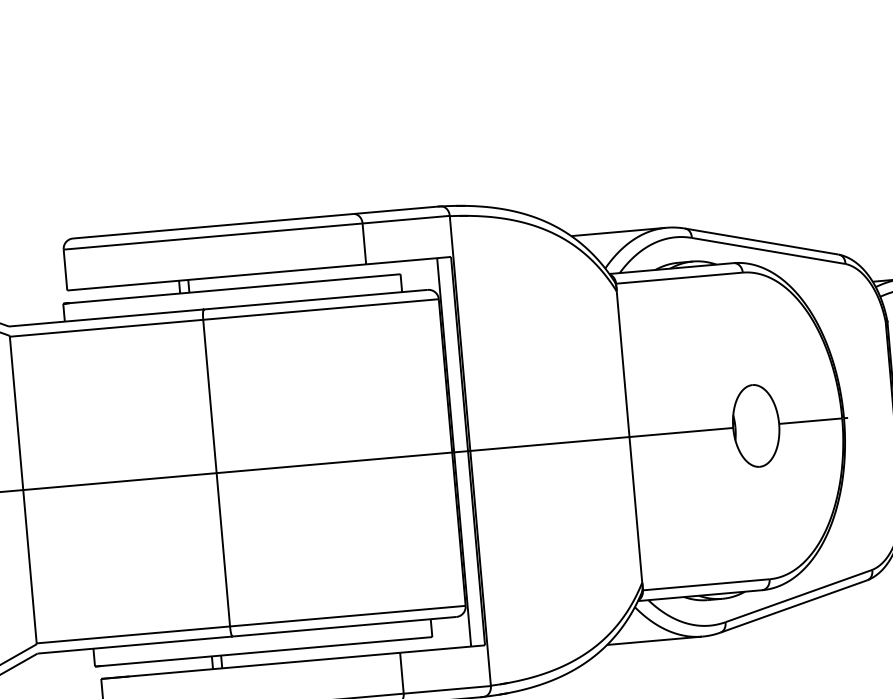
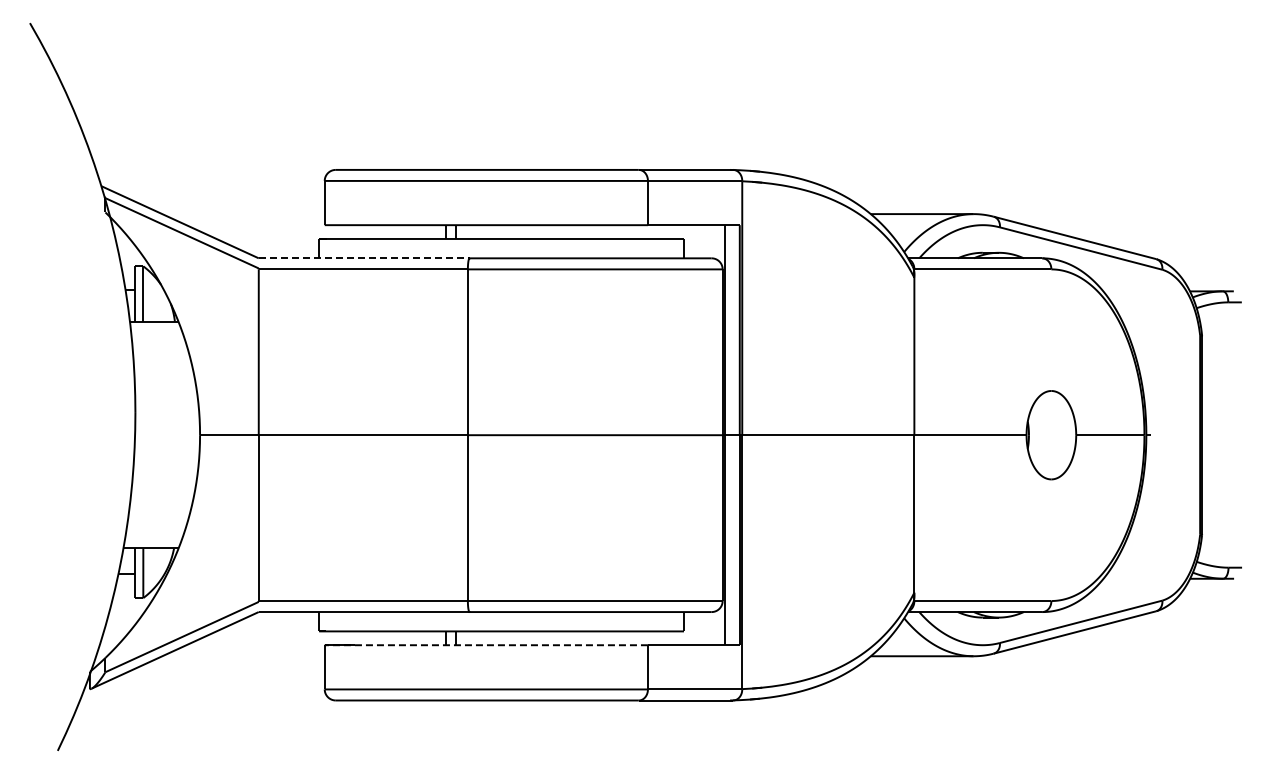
line: (106, 318) -> (364, 258), solid -> dashed
line: (249, 666) -> (485, 645), solid -> dashed

